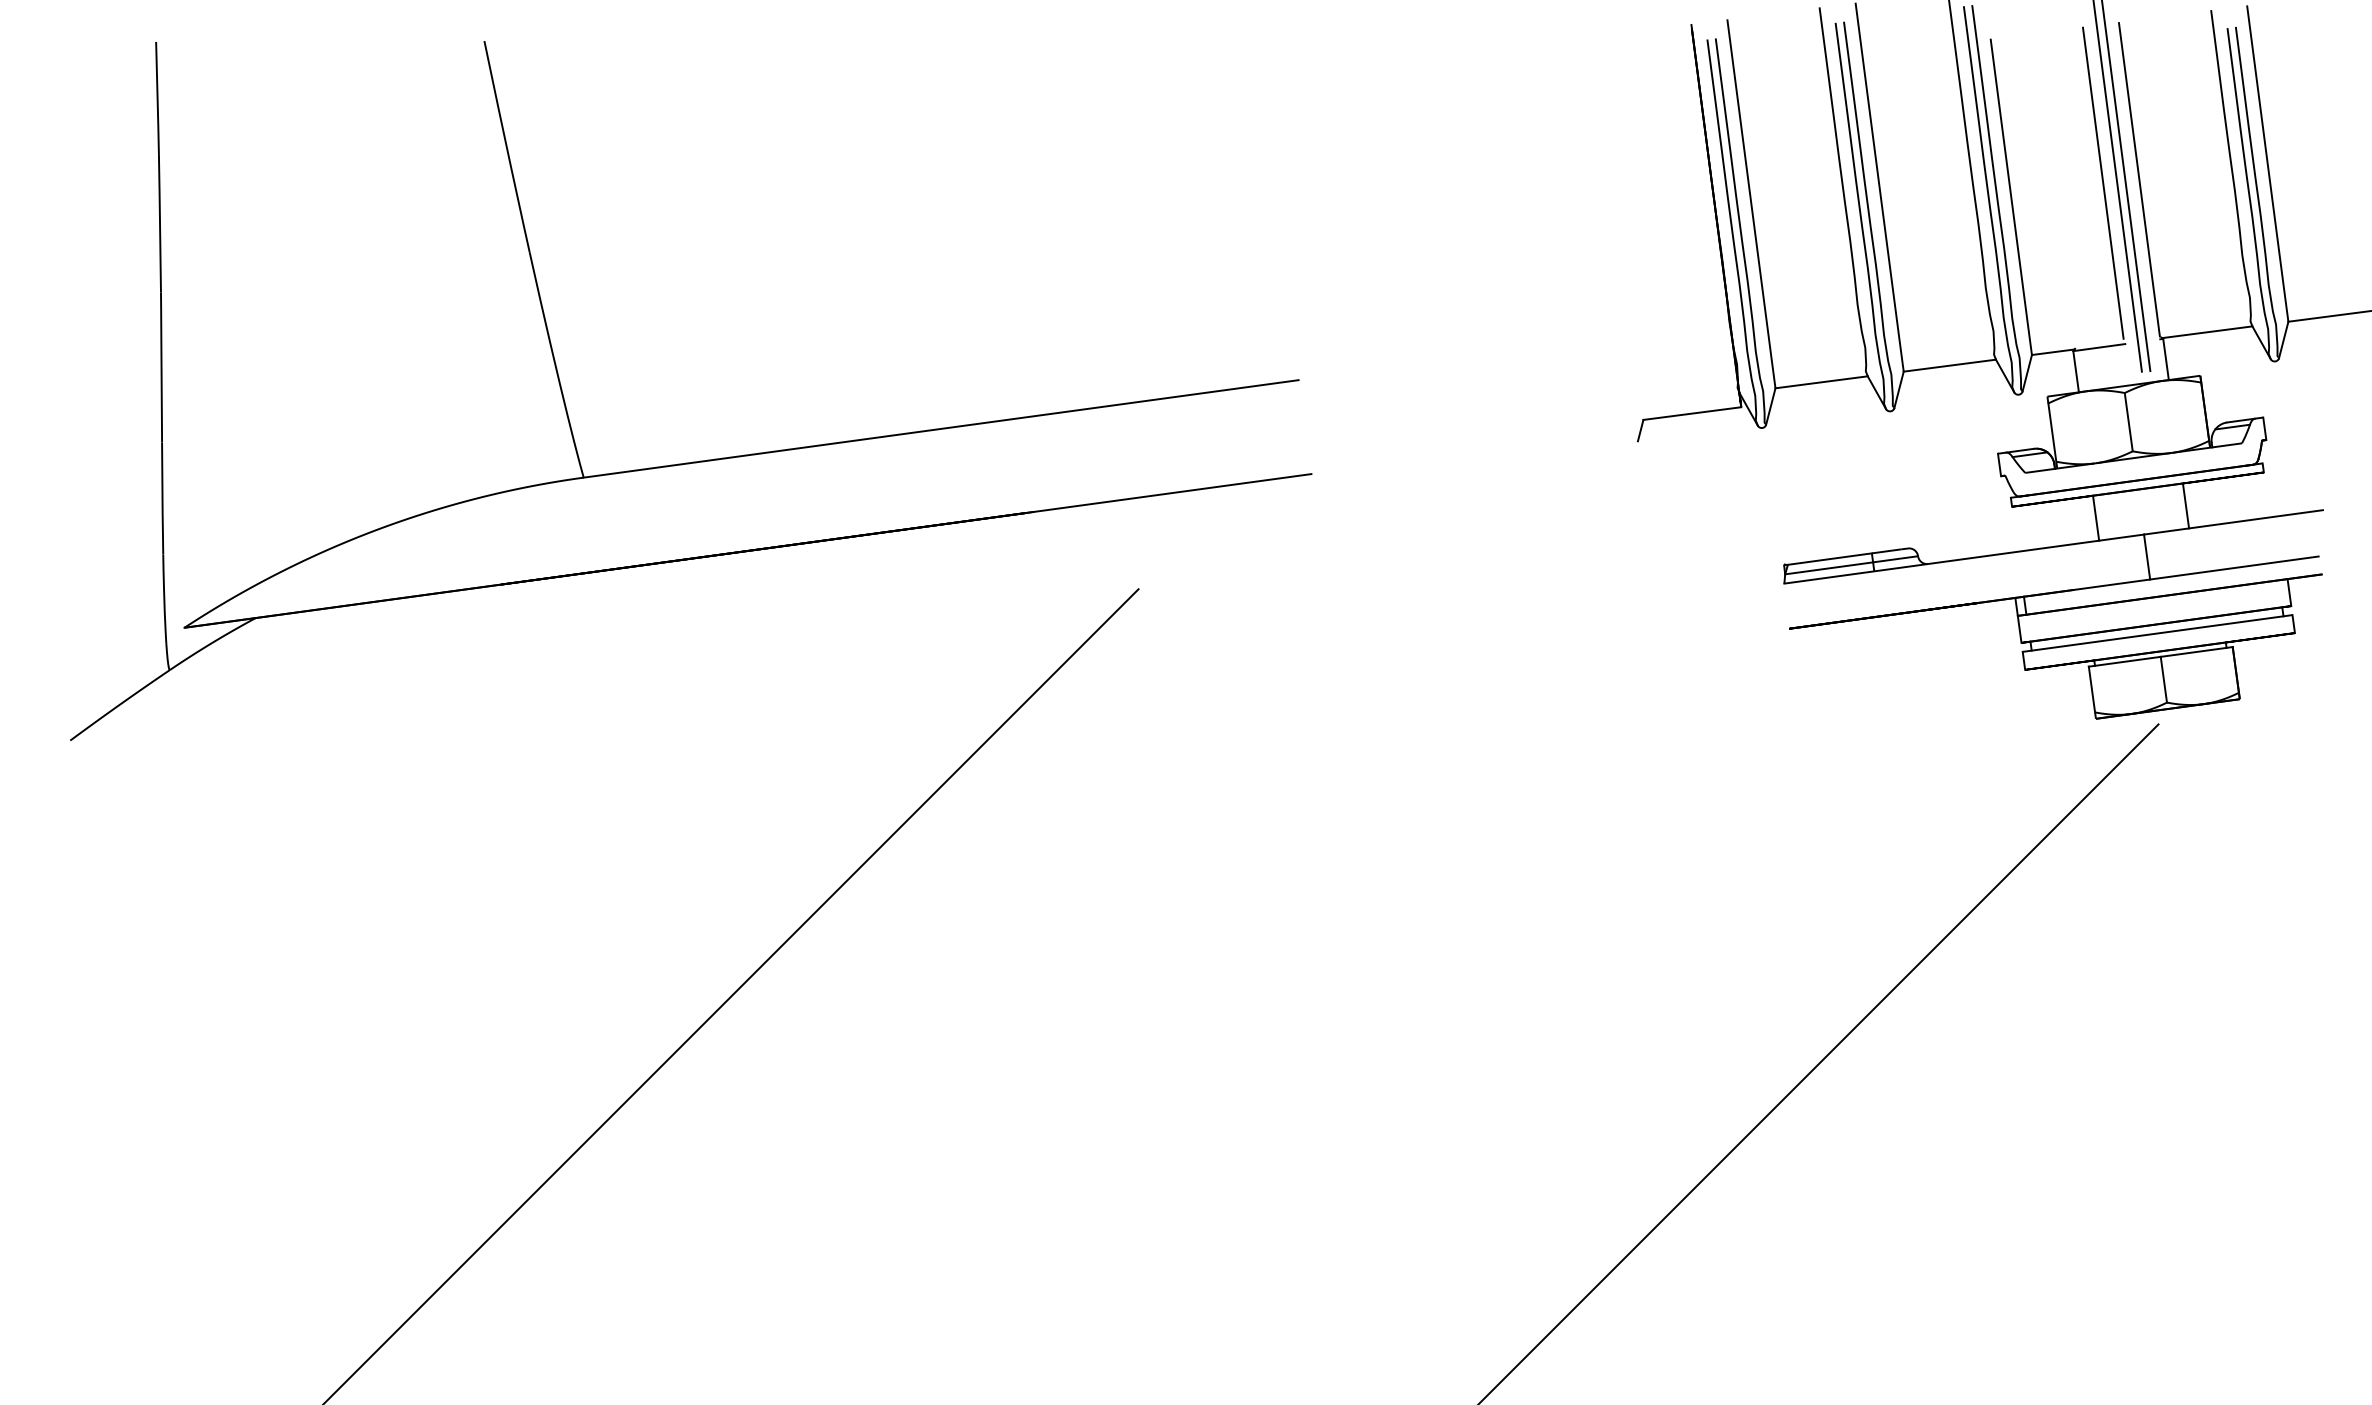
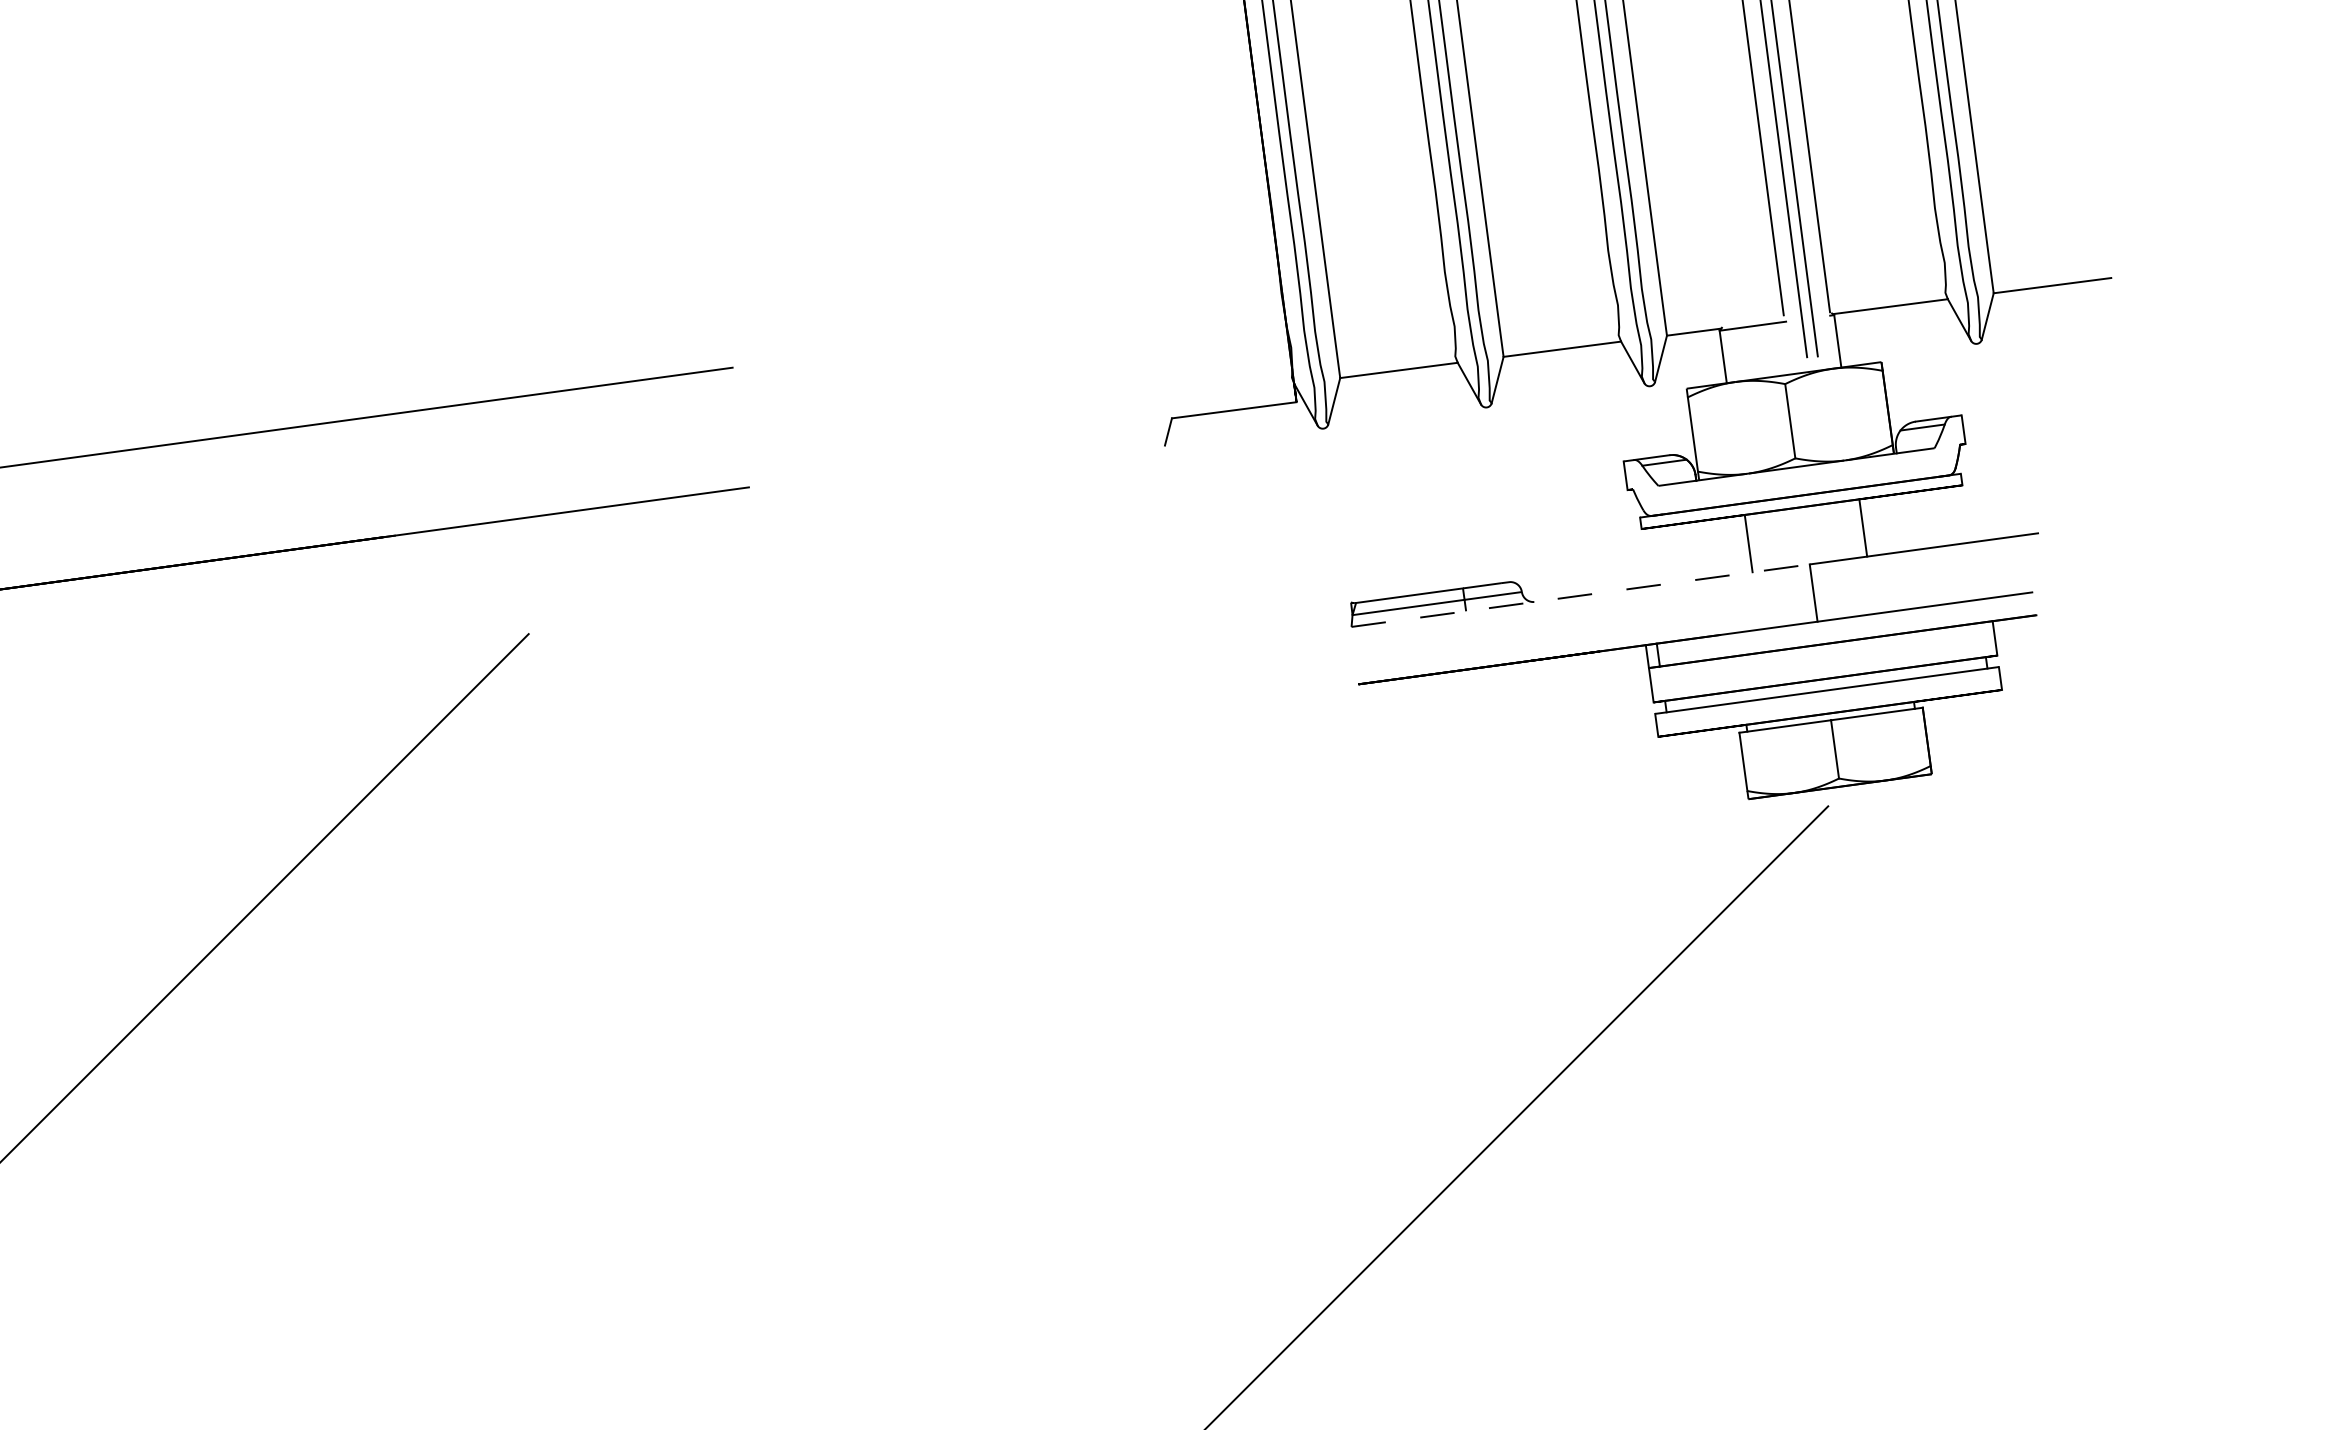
line: (1964, 559) -> (1581, 596), solid -> dashed

